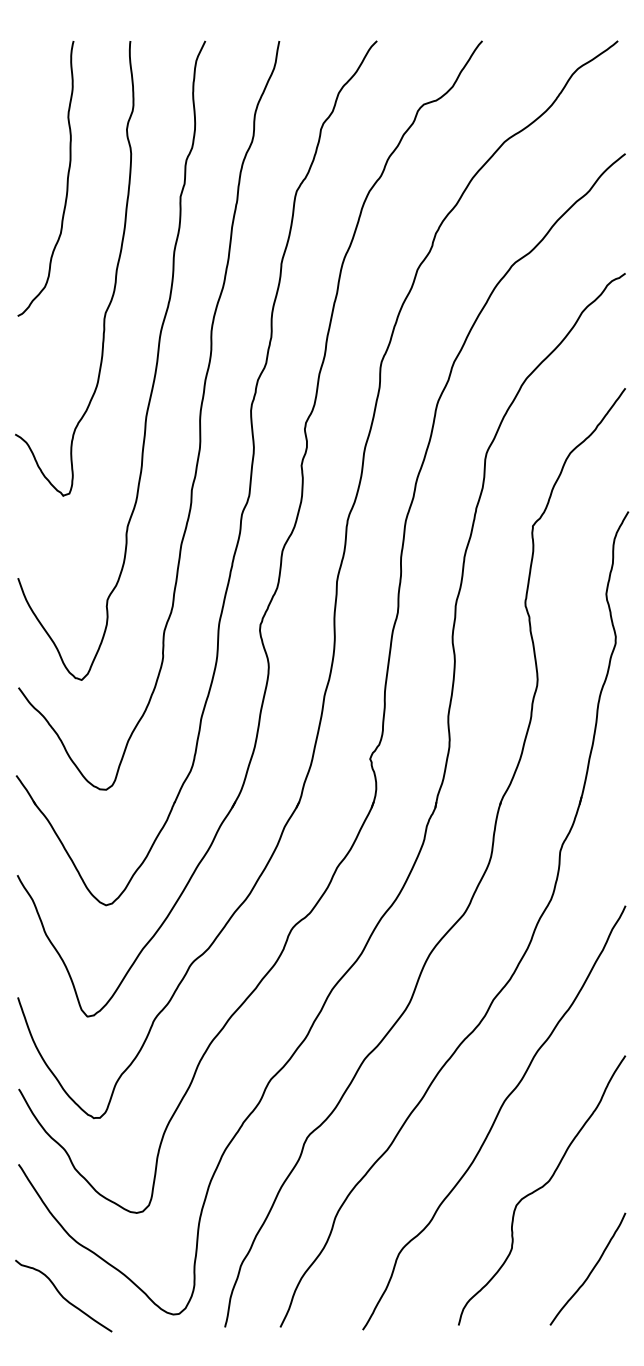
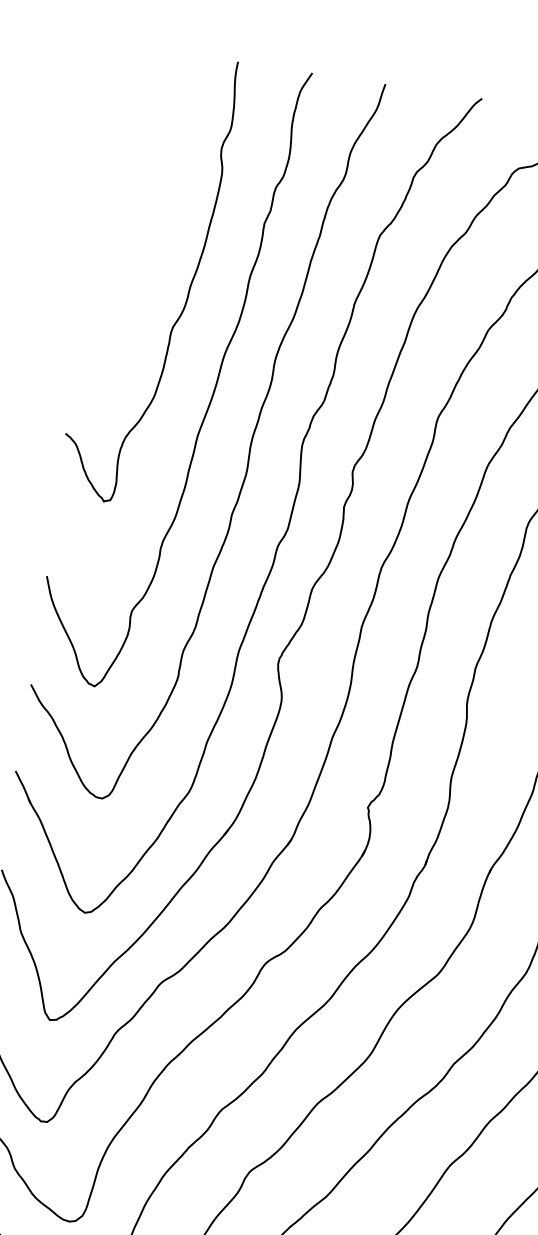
curve: (66, 181) -> (154, 191), removed

